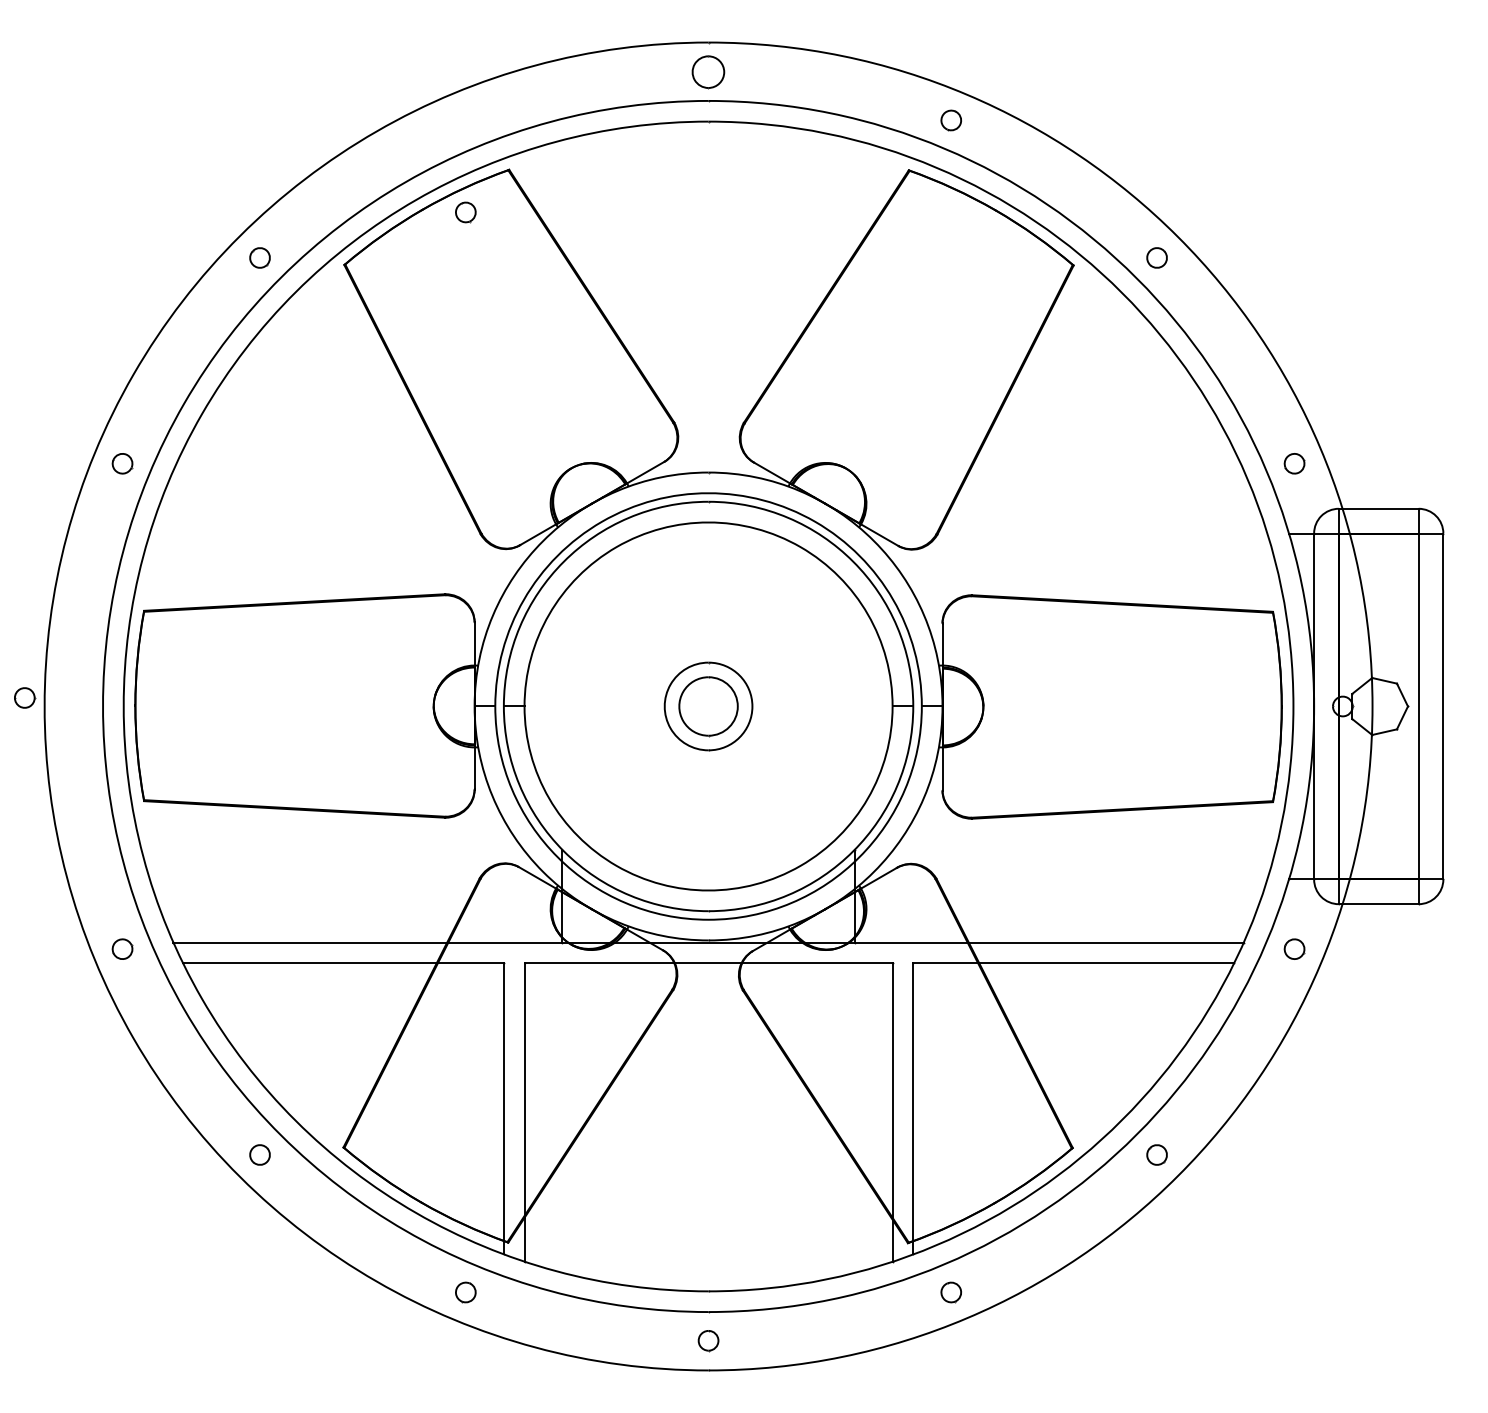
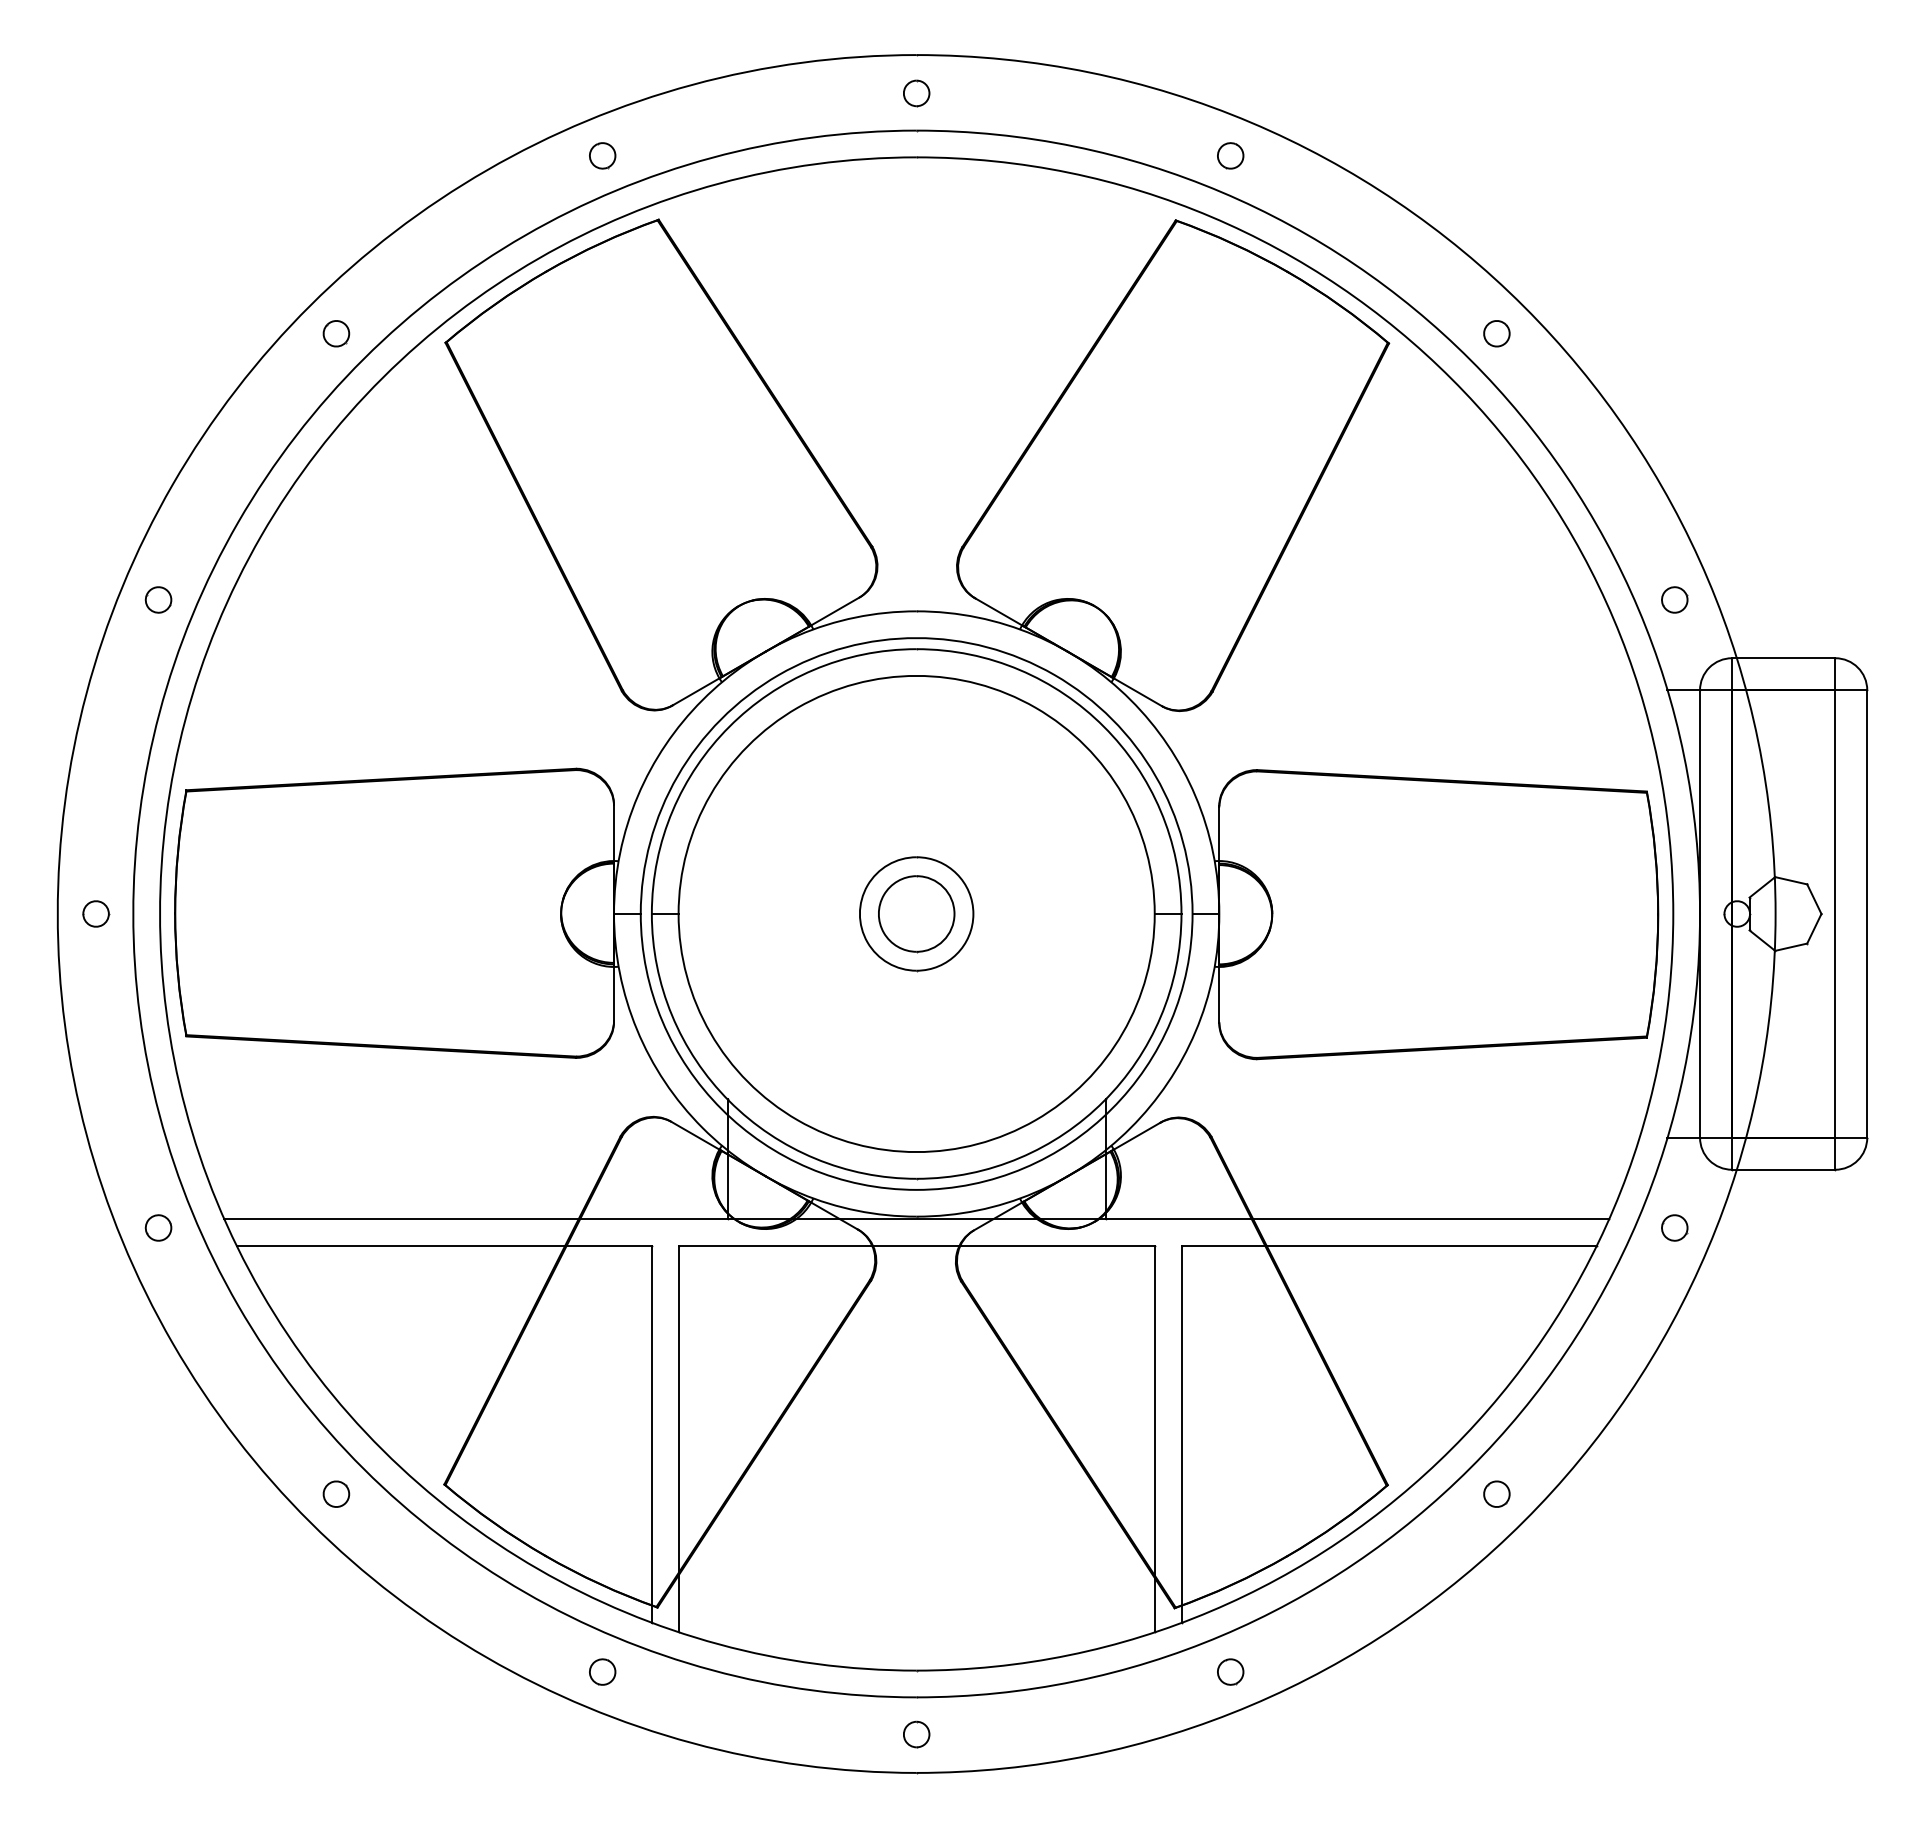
part: (708, 72) -> (916, 93), size x0.62
part: (465, 212) -> (602, 155), moved
part: (25, 697) -> (96, 913), moved

